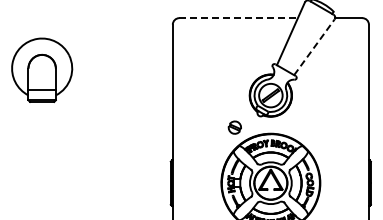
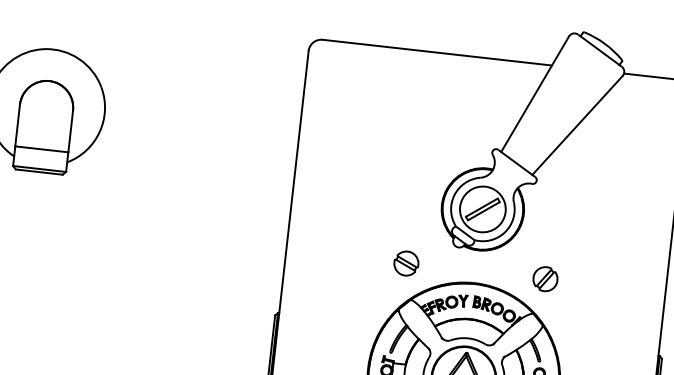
line: (239, 18) -> (438, 53), dashed -> solid
line: (314, 46) -> (577, 123), dashed -> solid
part: (306, 127) -> (544, 278), added

